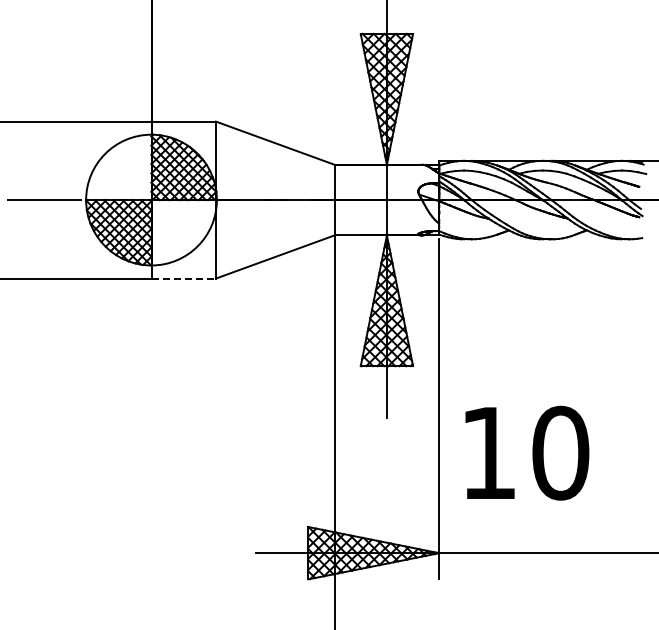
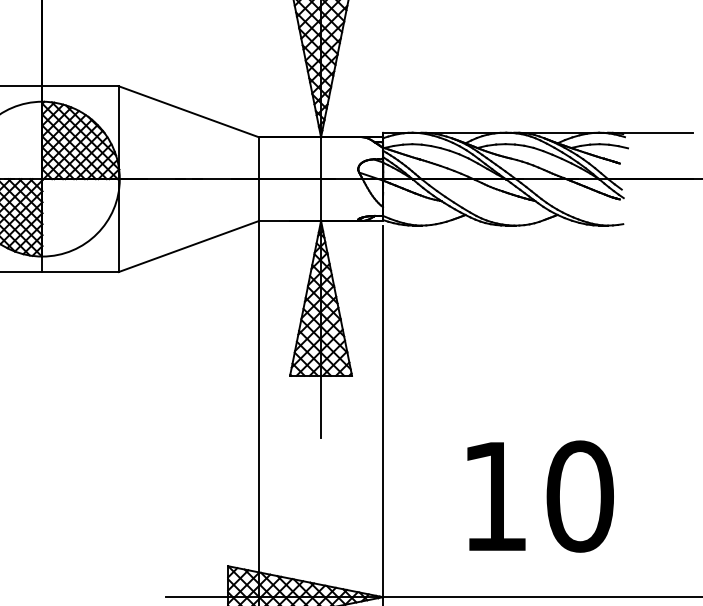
line: (184, 278) -> (81, 271), dashed -> solid
text: (527, 452) -> (540, 495), moved

